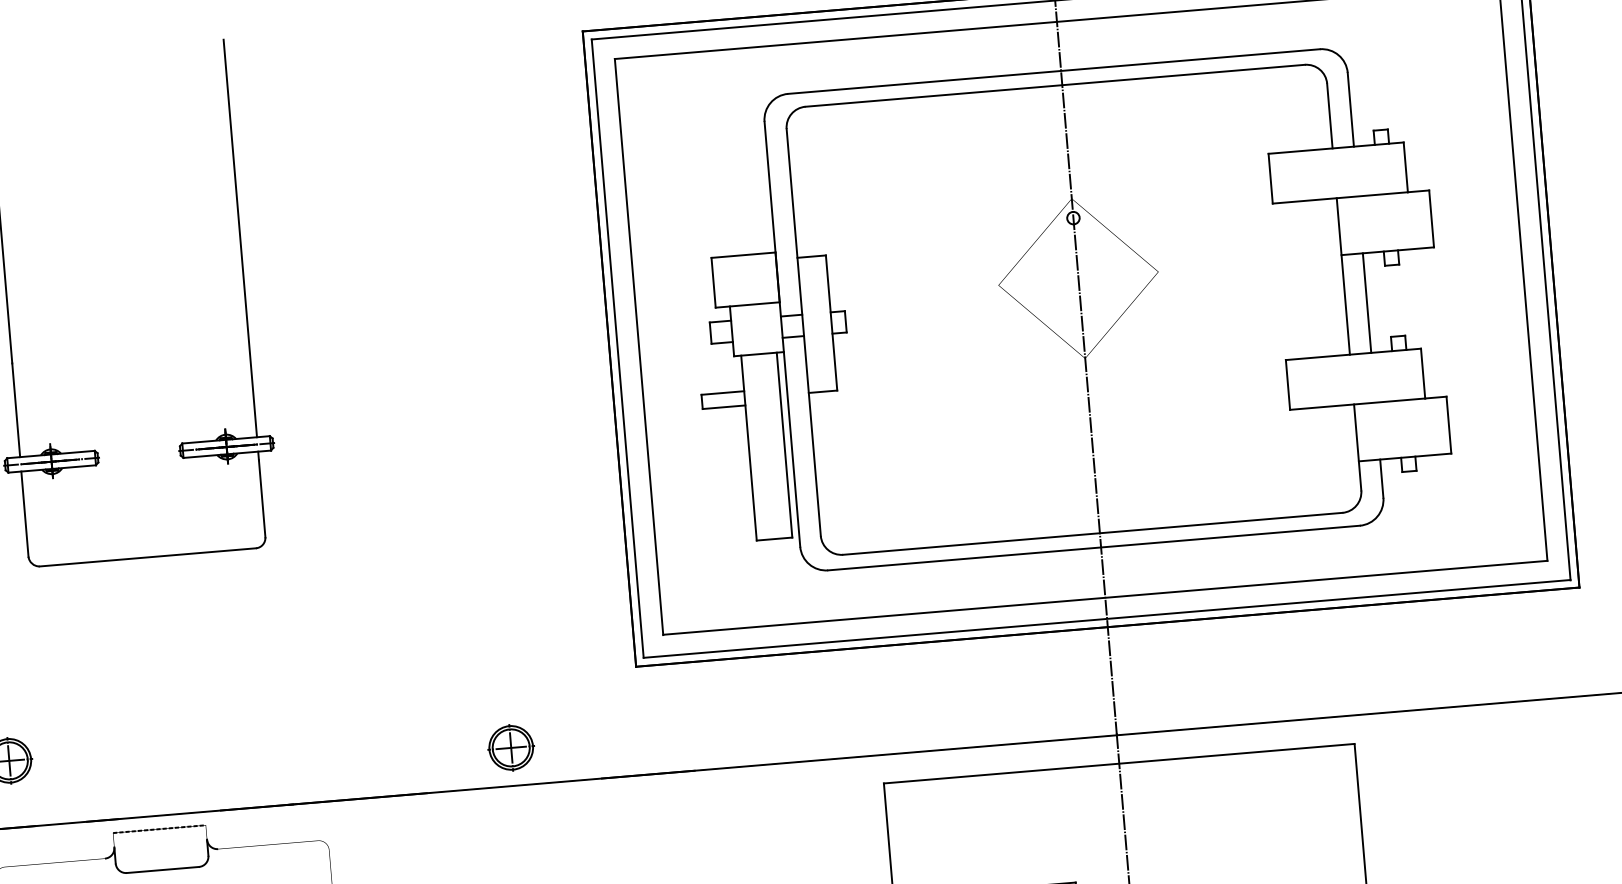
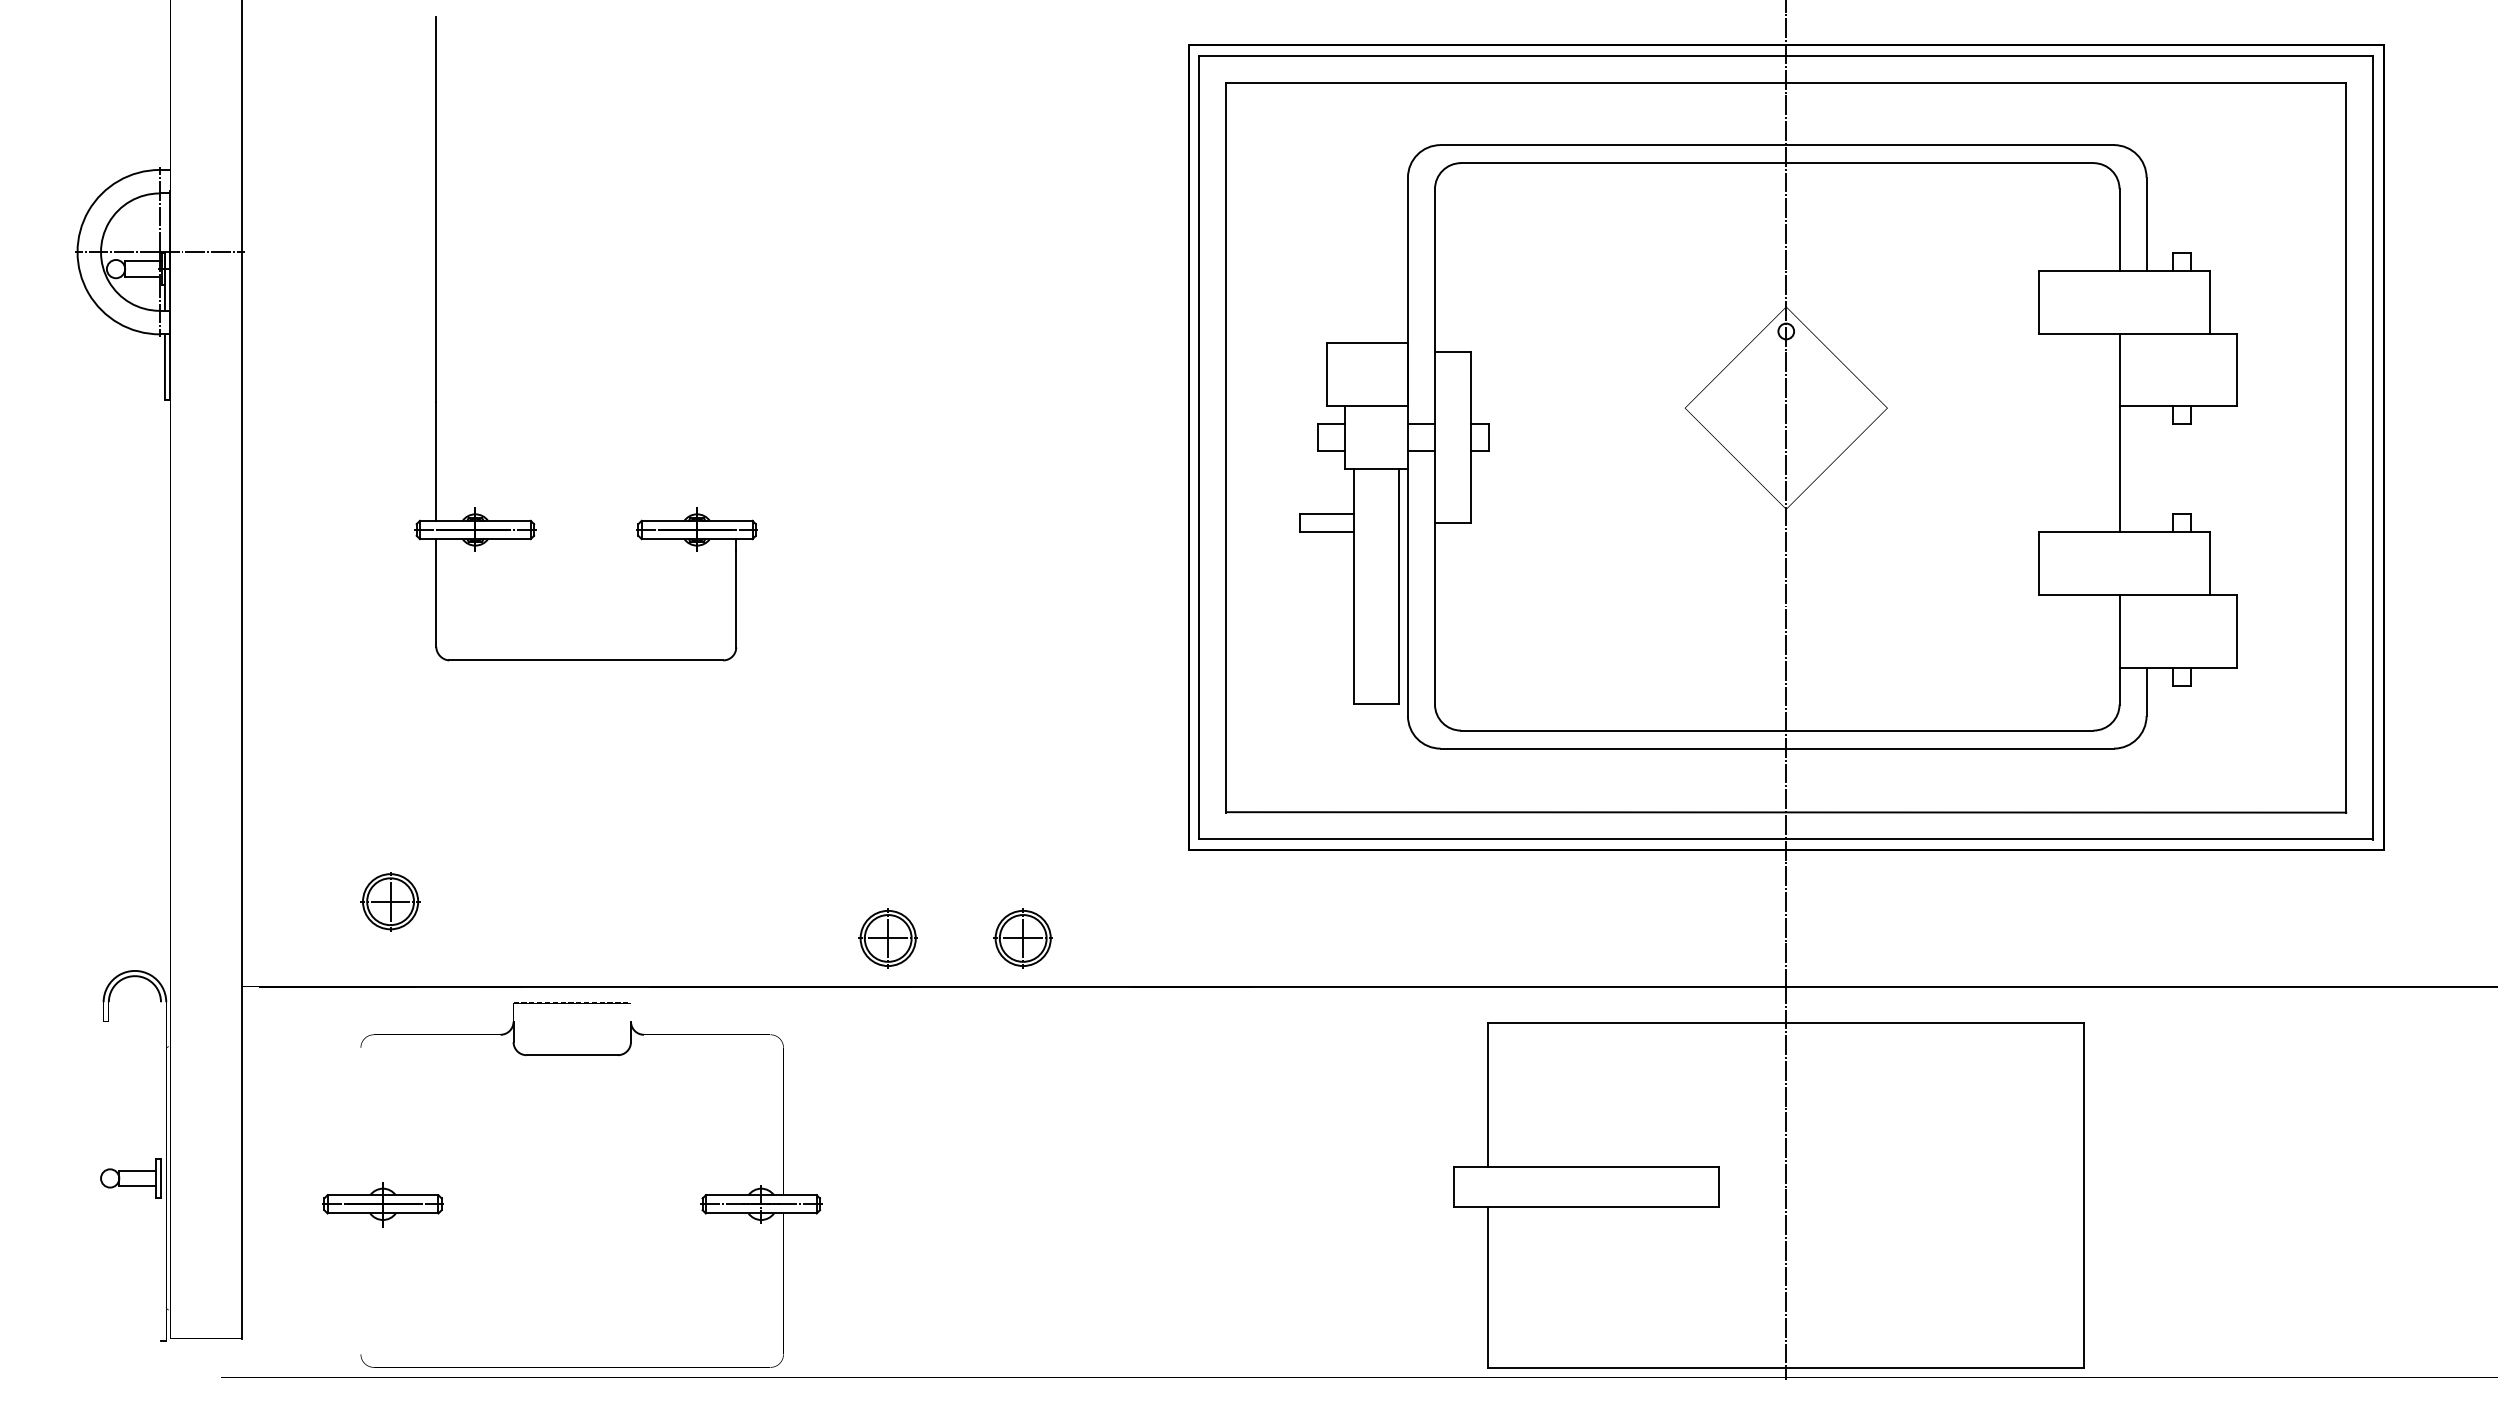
line: (240, 237) -> (736, 268), removed
line: (1366, 303) -> (2146, 469), removed
part: (404, 756) -> (887, 938), added

